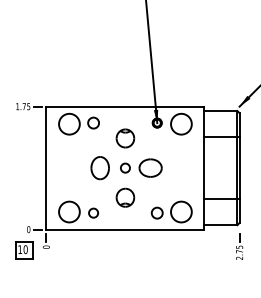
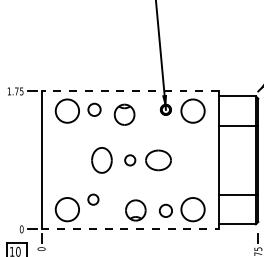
line: (124, 106) -> (129, 91), solid -> dashed
part: (125, 138) -> (124, 114), moved
part: (125, 197) -> (135, 210), moved
circle: (93, 212) -> (93, 198), moved
line: (125, 229) -> (130, 229), solid -> dashed

